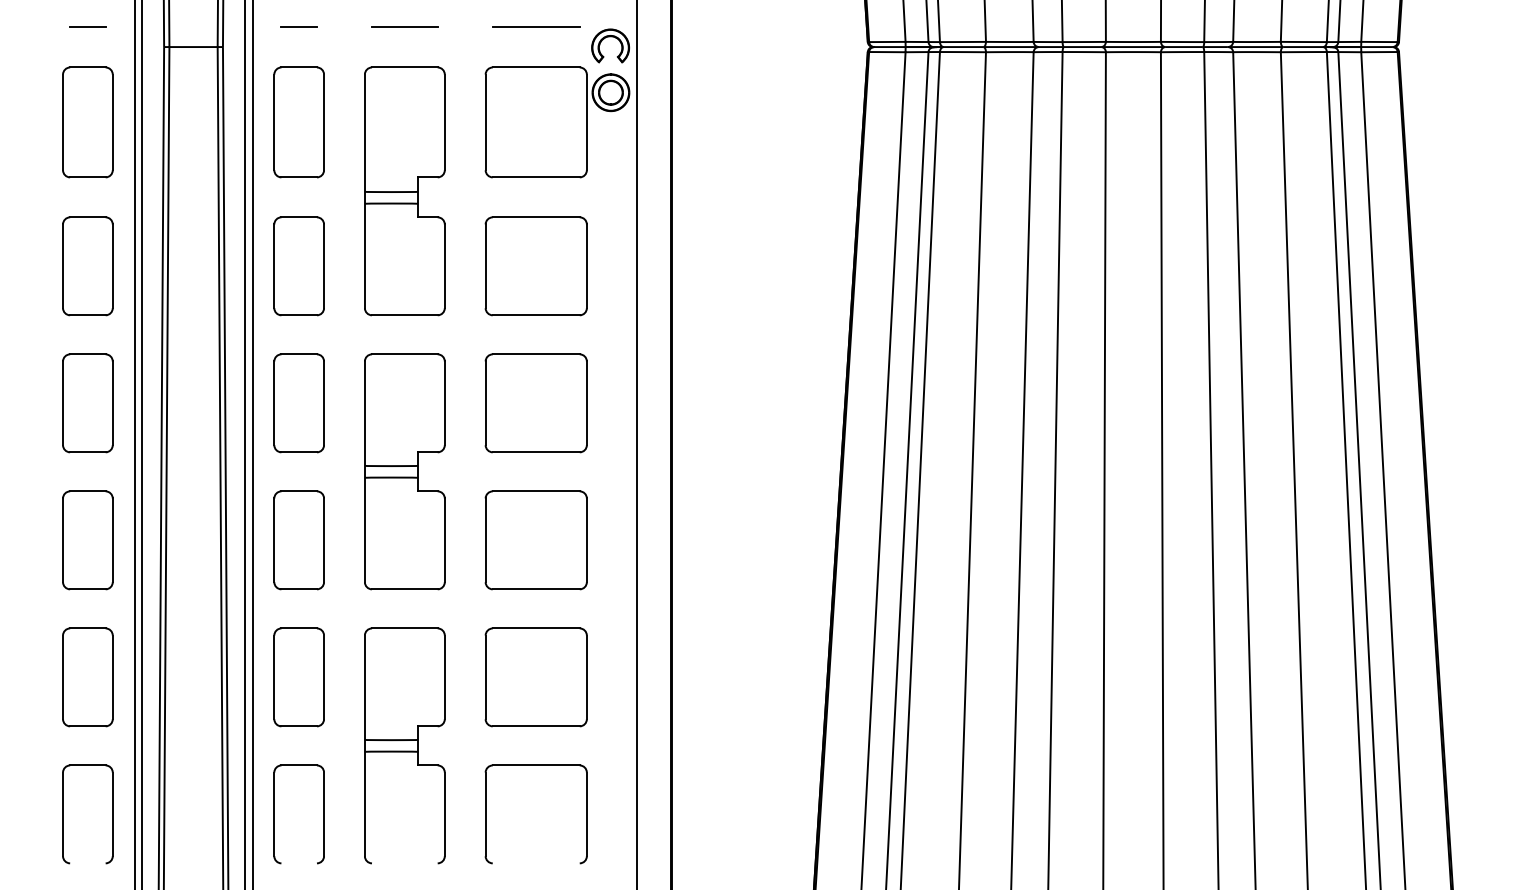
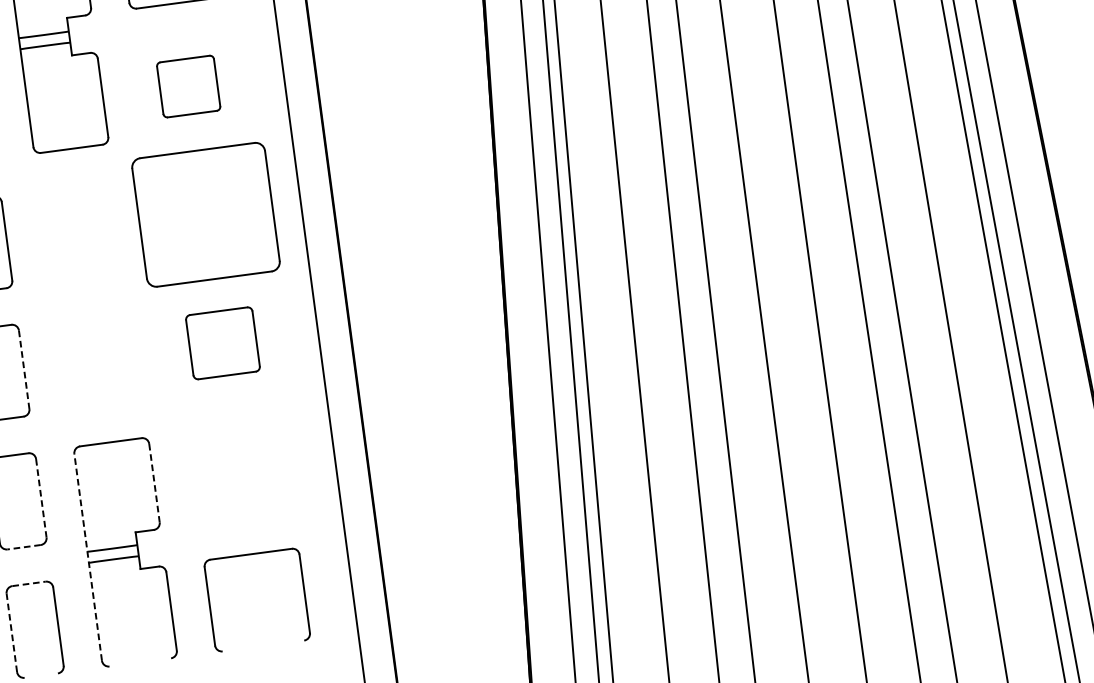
part: (535, 266) -> (188, 86), size x0.6
part: (535, 403) -> (205, 215), size x1.4
part: (404, 471) -> (90, 295), removed
line: (324, 540) -> (24, 369), solid -> dashed
part: (535, 540) -> (222, 343), size x0.7
line: (324, 677) -> (41, 498), solid -> dashed
line: (444, 677) -> (154, 483), solid -> dashed
part: (535, 677) -> (239, 471), removed
line: (299, 726) -> (24, 547), solid -> dashed
line: (364, 745) -> (87, 557), solid -> dashed
line: (299, 765) -> (29, 583), solid -> dashed
line: (274, 814) -> (12, 632), solid -> dashed

